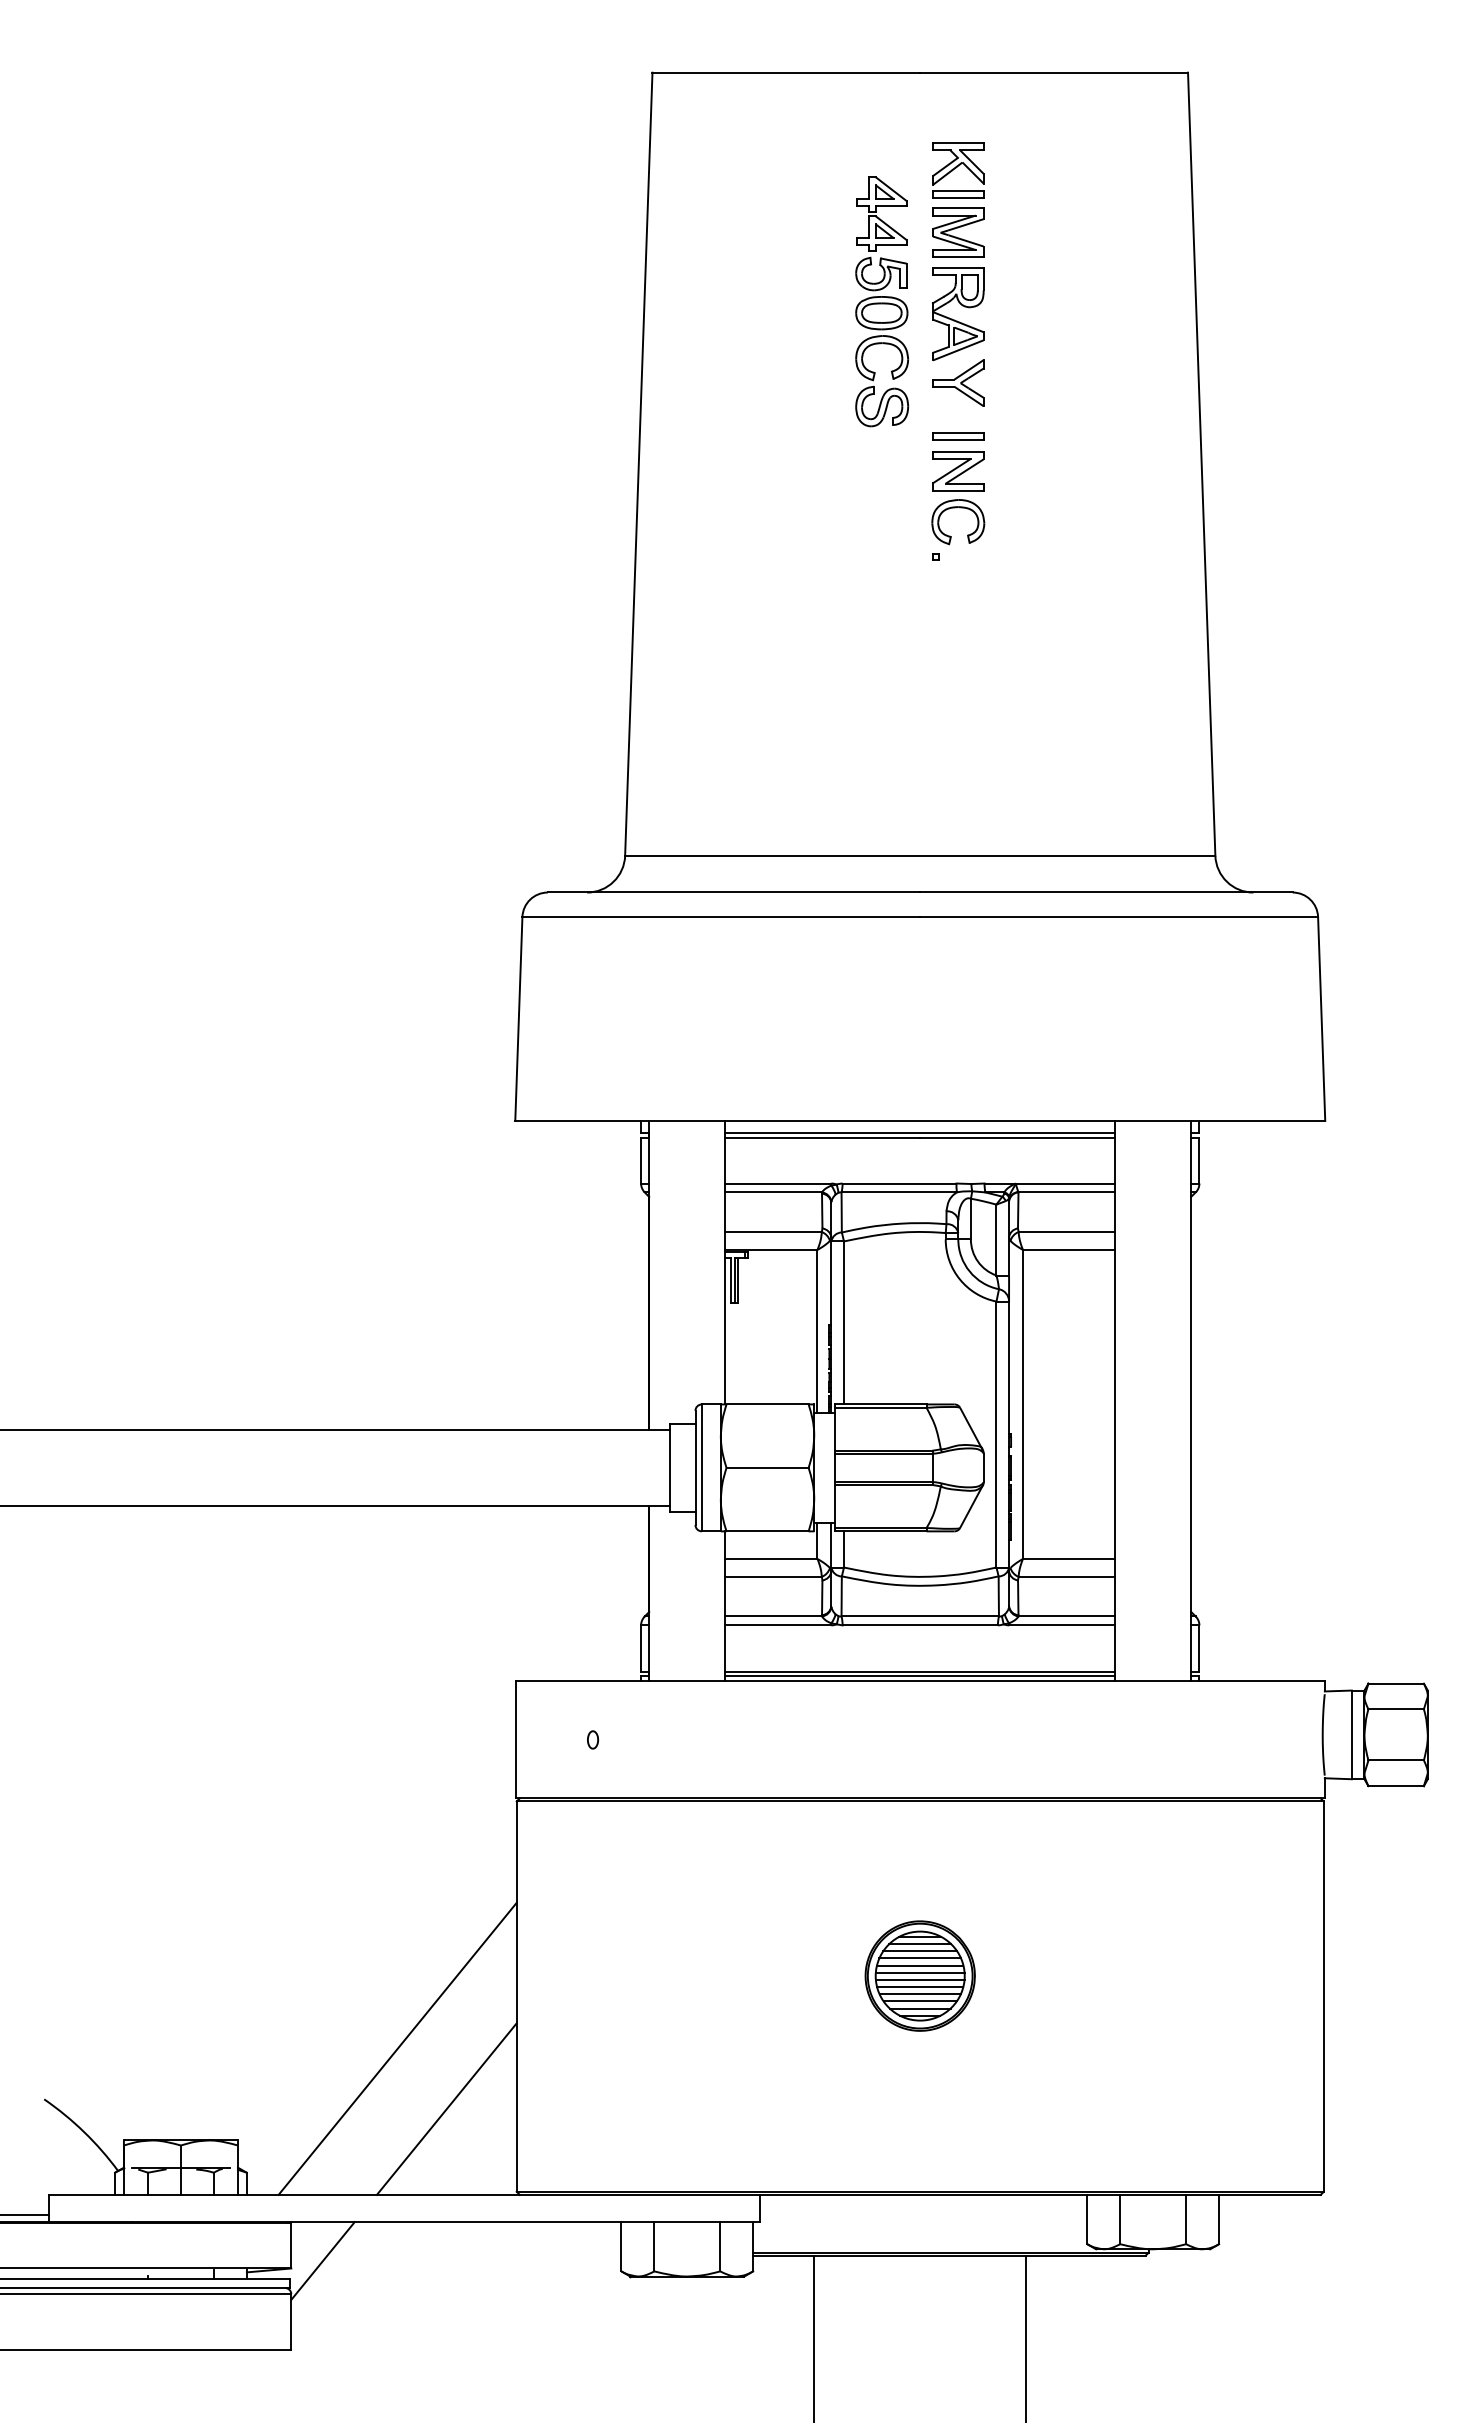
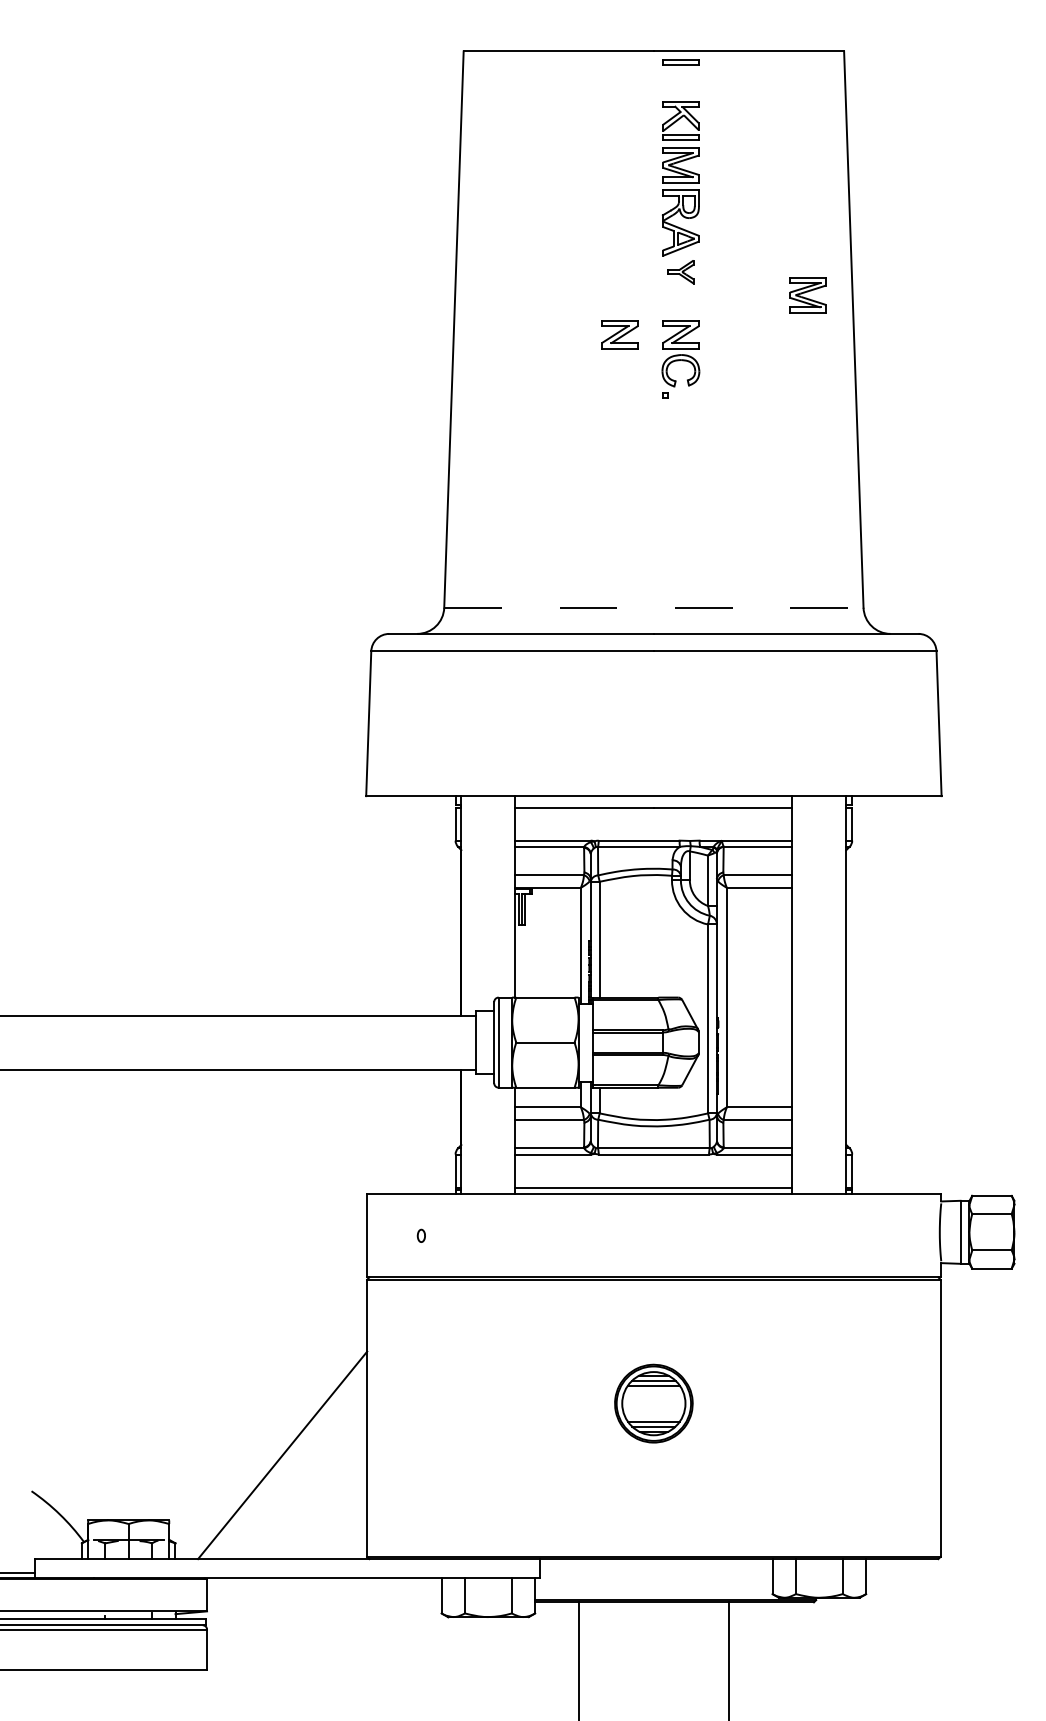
part: (882, 301) -> (627, 214), removed
part: (958, 382) -> (681, 271), size x0.7
part: (1137, 415) -> (808, 295), added
part: (958, 436) -> (681, 62), moved
part: (872, 471) -> (619, 334), added
line: (920, 855) -> (654, 607), solid -> dashed
line: (920, 1133) -> (654, 805), removed
line: (920, 1675) -> (654, 1190), removed
line: (919, 1958) -> (653, 1391), removed
line: (920, 1965) -> (654, 1396), removed
line: (919, 1972) -> (653, 1401), removed
line: (919, 1979) -> (653, 1406), removed
line: (920, 1987) -> (654, 1411), removed
line: (919, 1994) -> (653, 1416), removed
line: (446, 2108) -> (317, 1497), removed
line: (322, 2260) -> (229, 1605), removed

